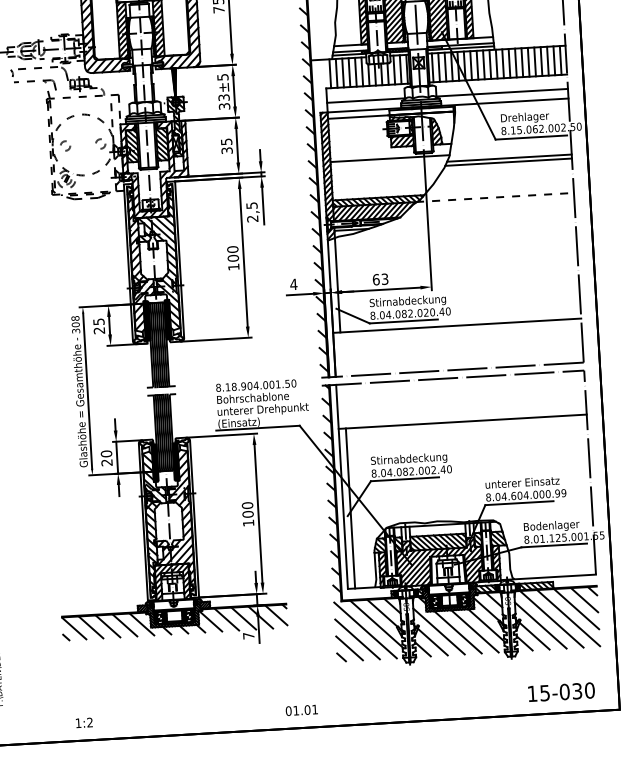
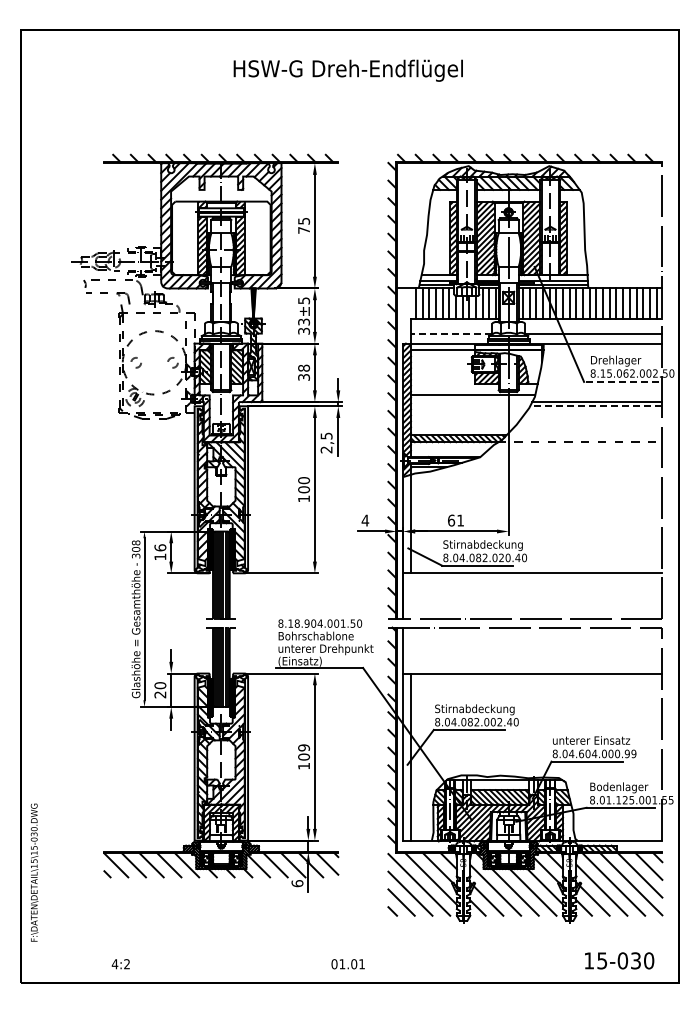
line: (365, 100) -> (451, 333), solid -> dashed
line: (530, 137) -> (620, 381), solid -> dashed
text: (226, 141) -> (303, 367), 35 -> 38
line: (507, 162) -> (595, 406), solid -> dashed
hatch: (374, 211) -> (453, 449), removed
text: (384, 279) -> (460, 520), 63 -> 61
text: (99, 326) -> (160, 552), 25 -> 16
text: (247, 505) -> (303, 747), 100 -> 109
text: (248, 635) -> (297, 883), 7 -> 6
text: (77, 723) -> (114, 964), 1:2 -> 4:2

